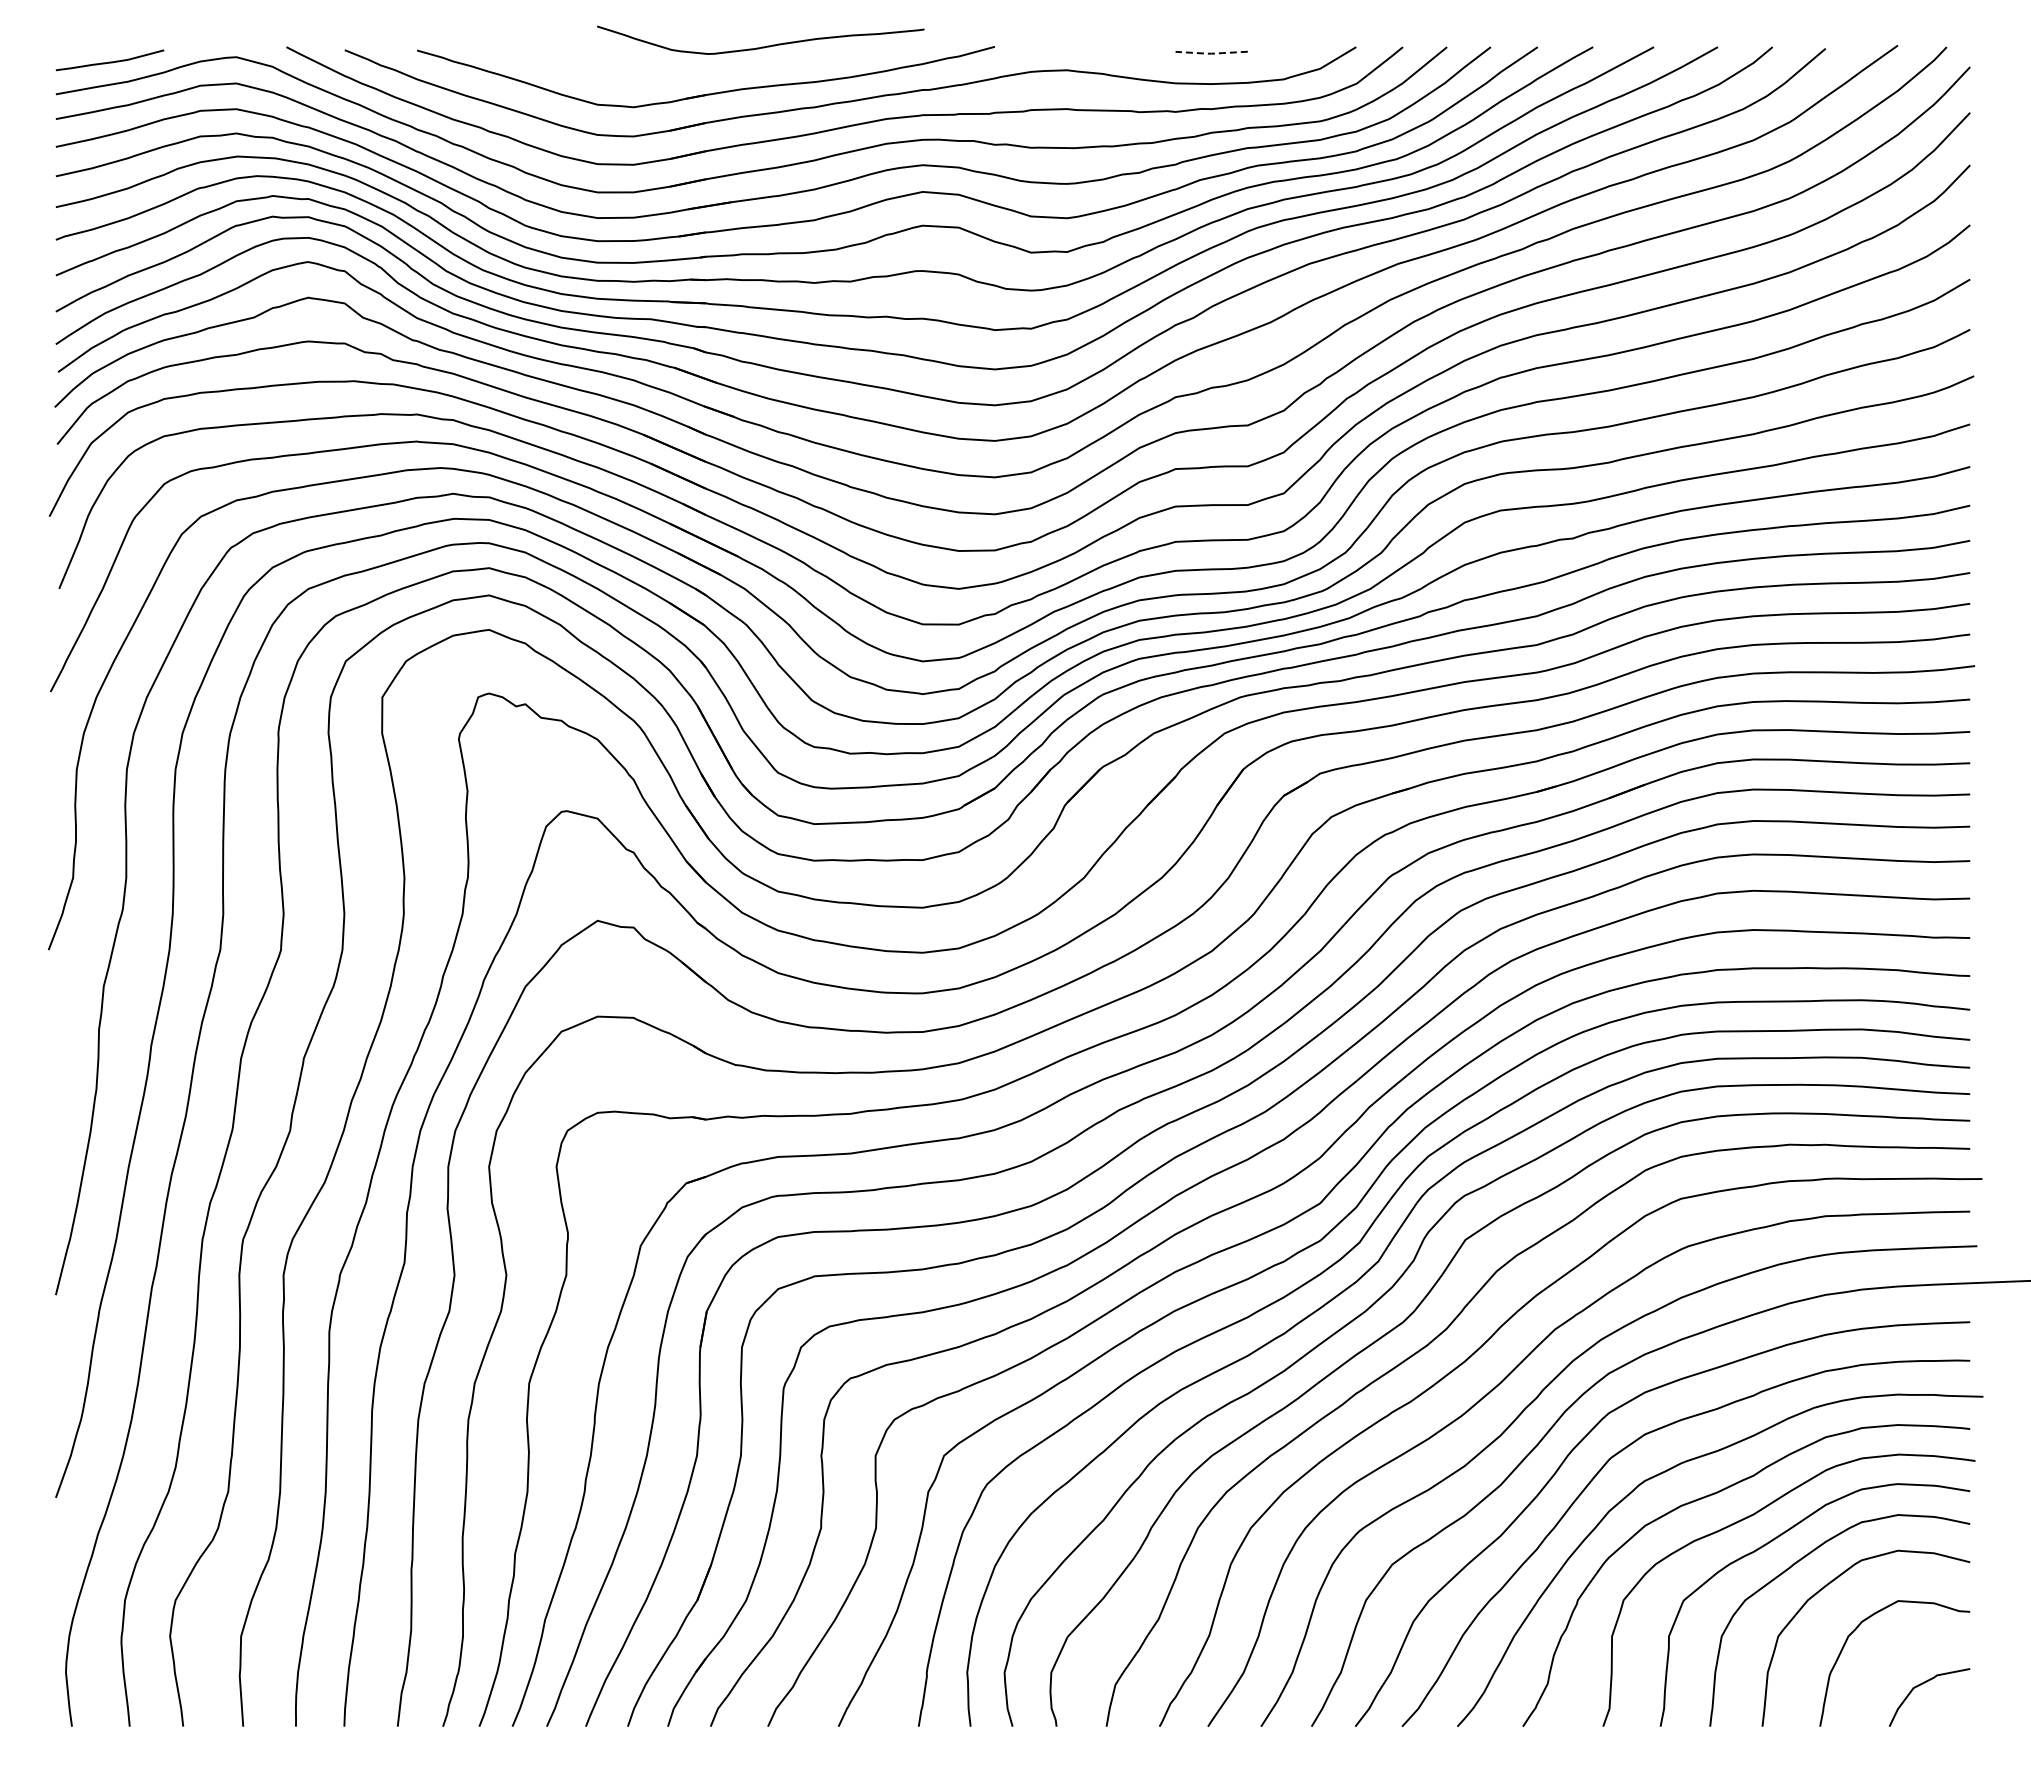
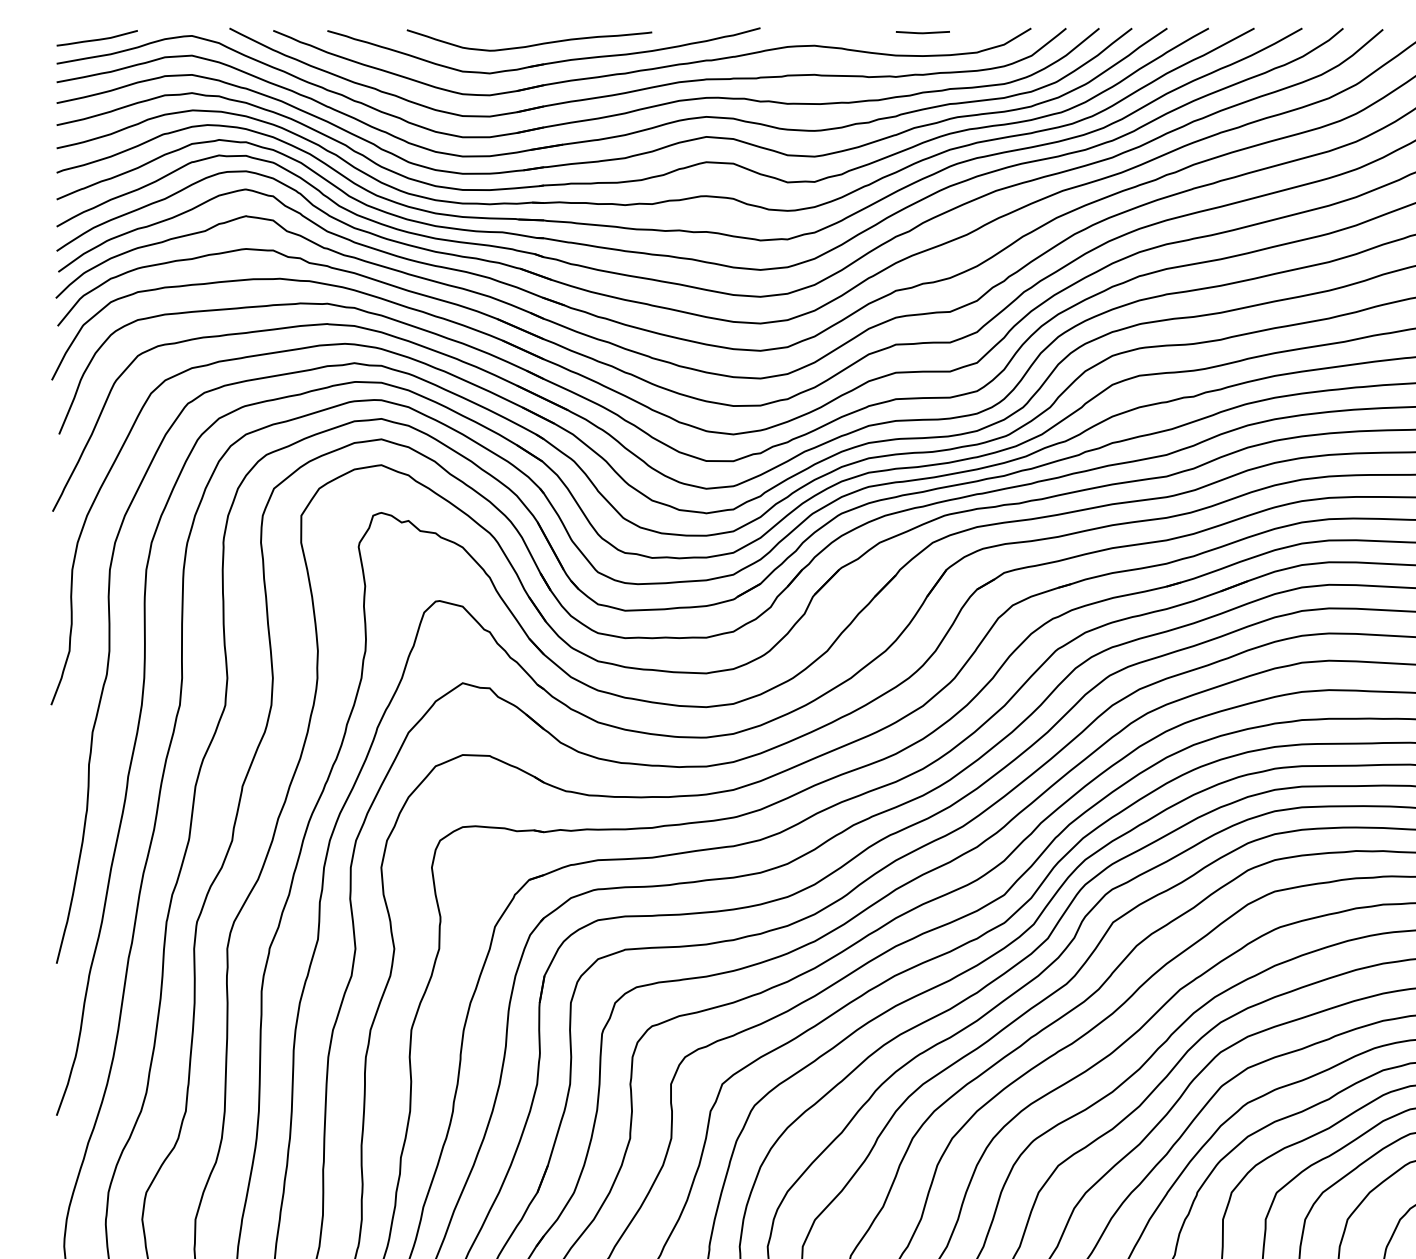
curve: (761, 46) -> (530, 45), moved
line: (1211, 53) -> (922, 33), dashed -> solid

